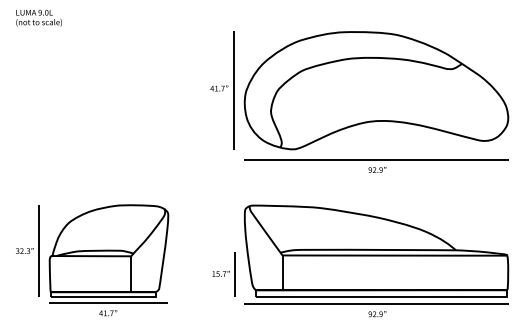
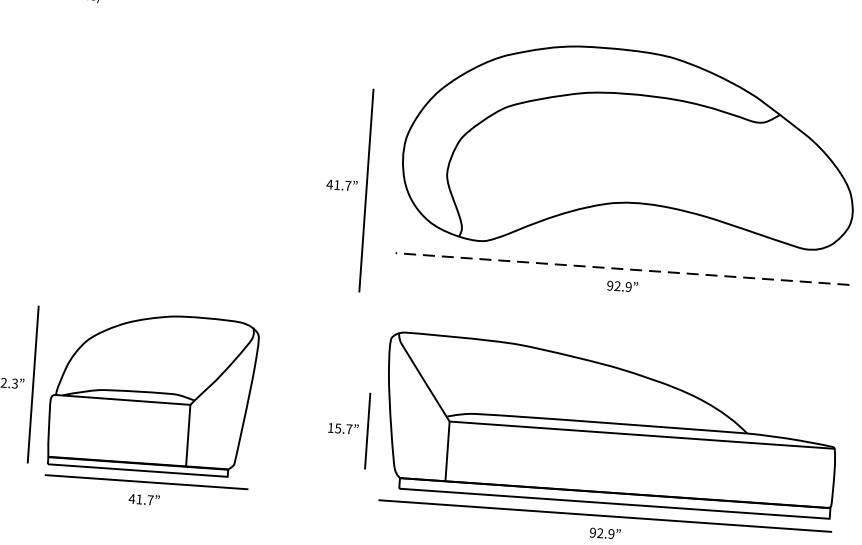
part: (222, 90) -> (347, 188), moved
line: (376, 159) -> (622, 268), solid -> dashed
part: (223, 274) -> (347, 429), moved

